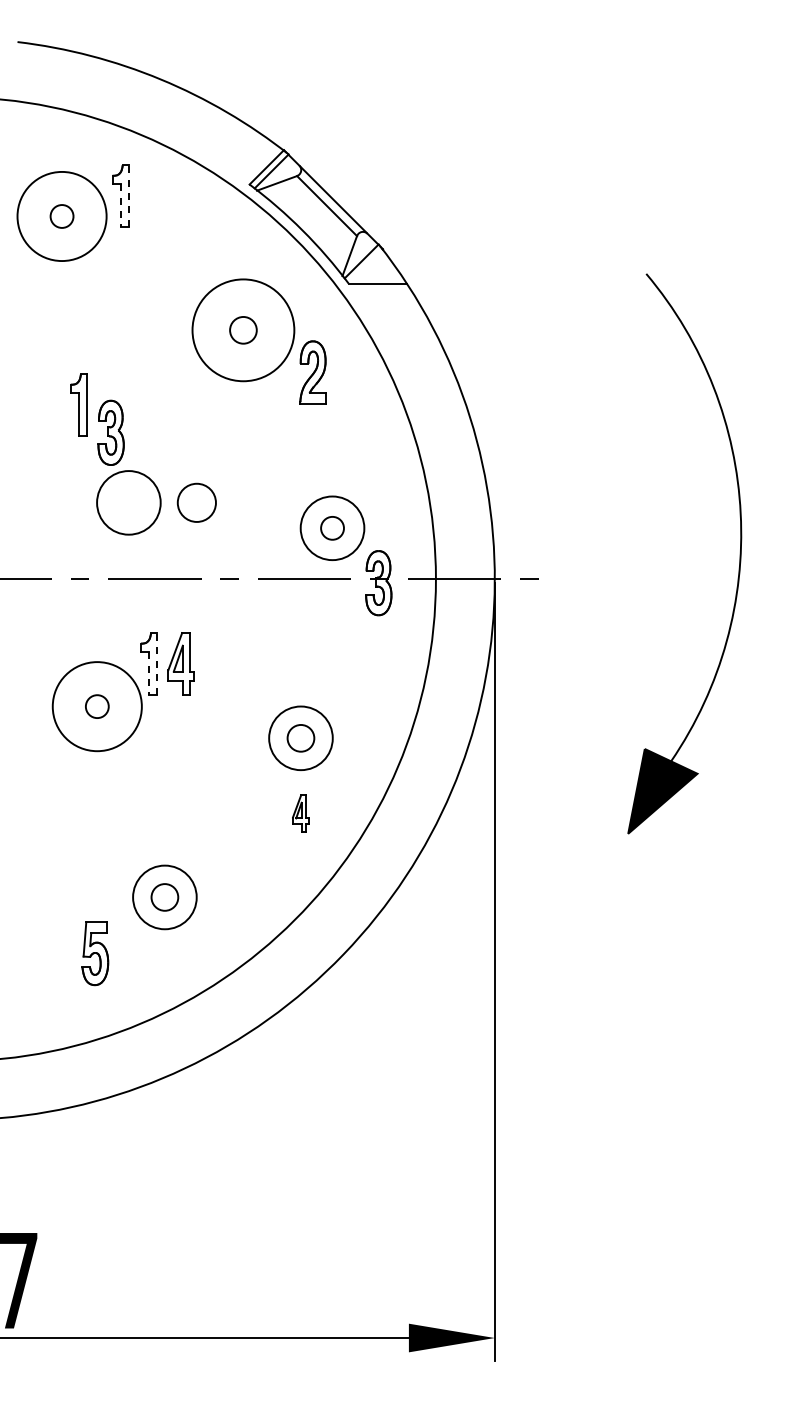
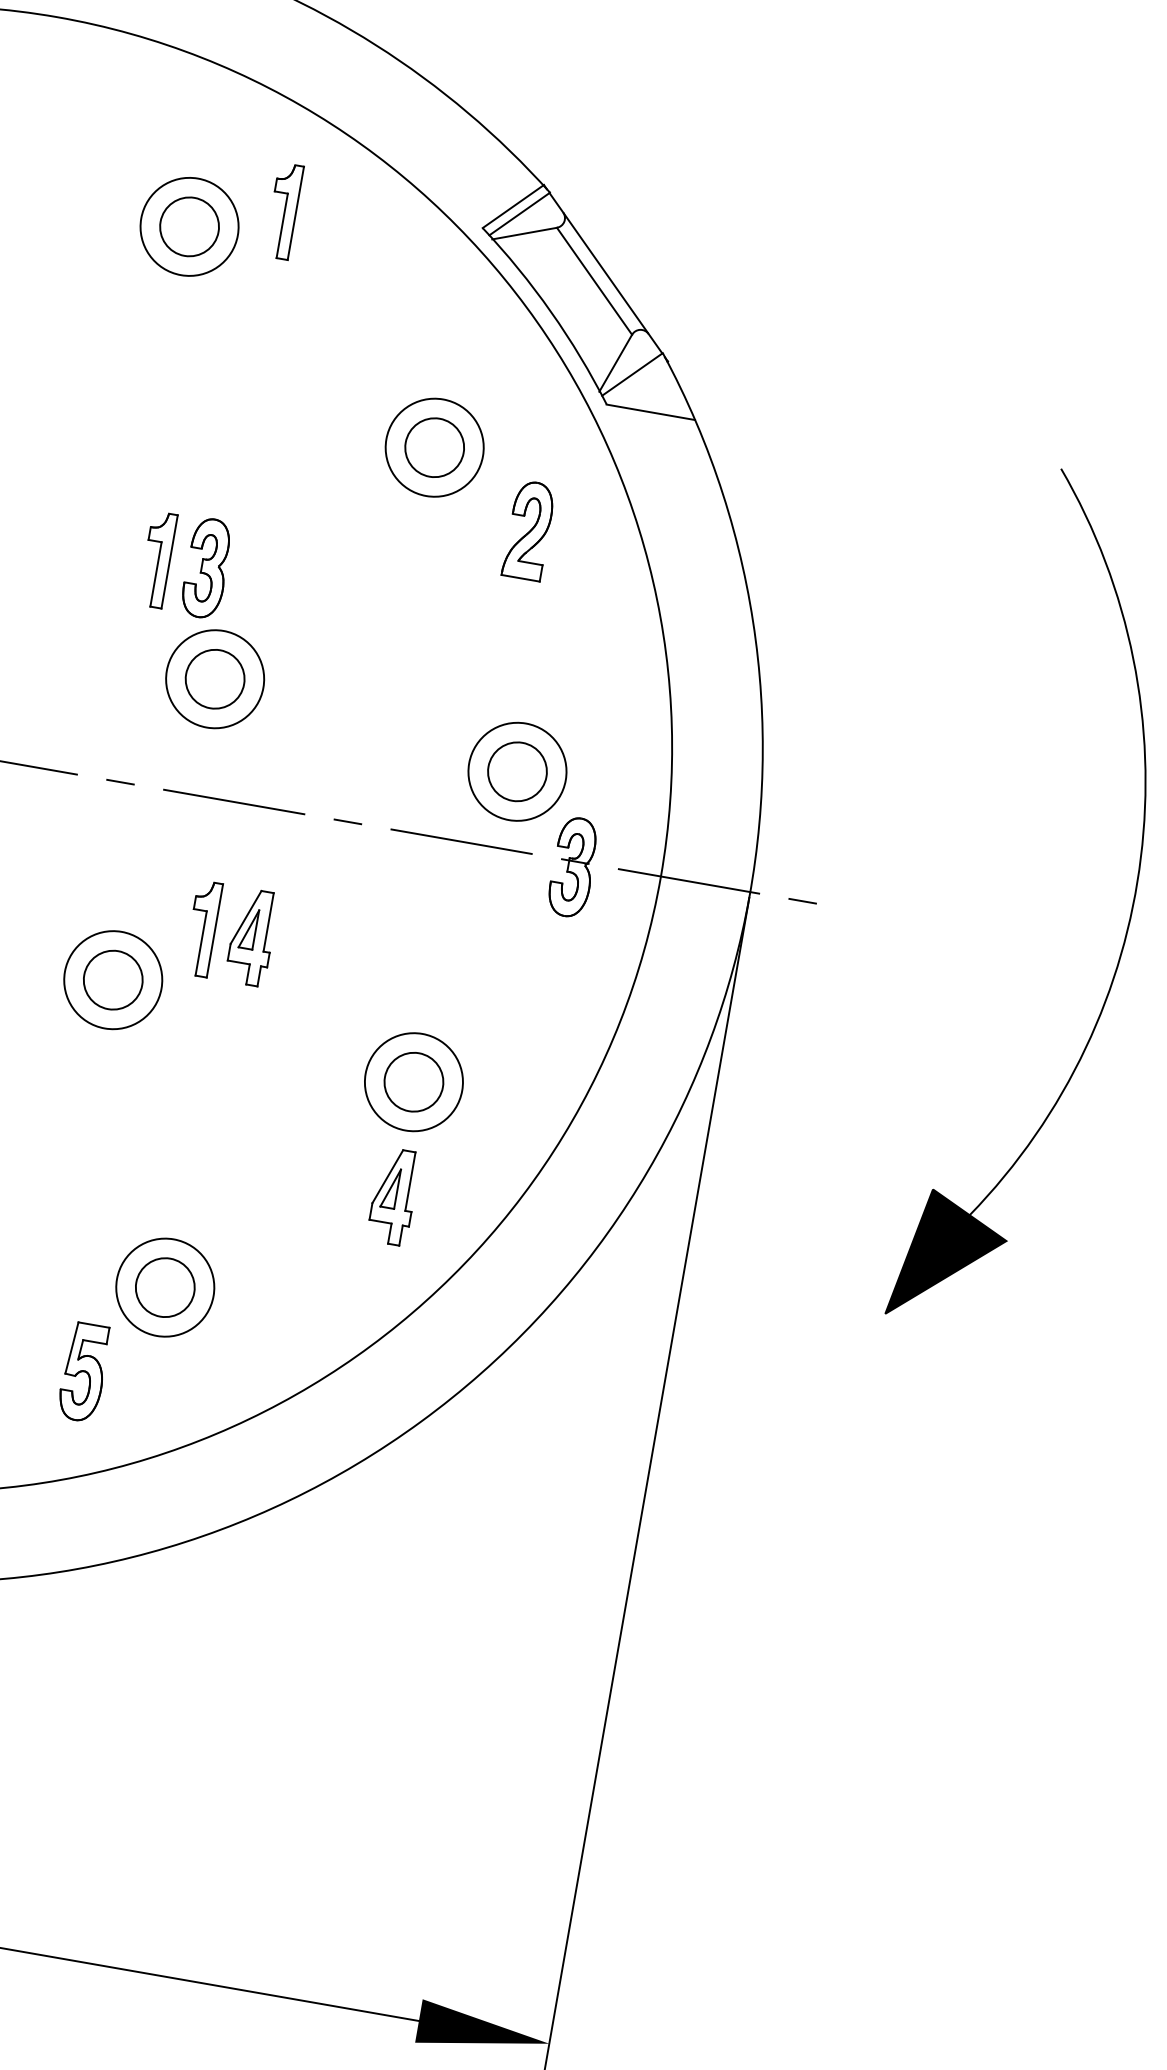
line: (128, 196) -> (295, 214), dashed -> solid
line: (121, 206) -> (282, 227), dashed -> solid
circle: (61, 216) -> (188, 226), size x0.71
circle: (61, 216) -> (188, 226), size x1.67
circle: (243, 330) -> (434, 447), size x0.62
circle: (243, 330) -> (434, 447), size x1.43
part: (78, 404) -> (157, 559), moved
circle: (196, 502) -> (214, 678), moved
circle: (332, 528) -> (517, 772), size x1.67
line: (156, 663) -> (214, 930), dashed -> solid
line: (149, 673) -> (201, 943), dashed -> solid
circle: (97, 706) -> (113, 979), size x0.71
circle: (97, 706) -> (113, 979), size x1.67
circle: (300, 738) -> (413, 1082), size x1.43
part: (300, 813) -> (393, 1196), size x1.67
circle: (164, 897) -> (164, 1287), size x1.43
part: (95, 953) -> (84, 1372), moved

